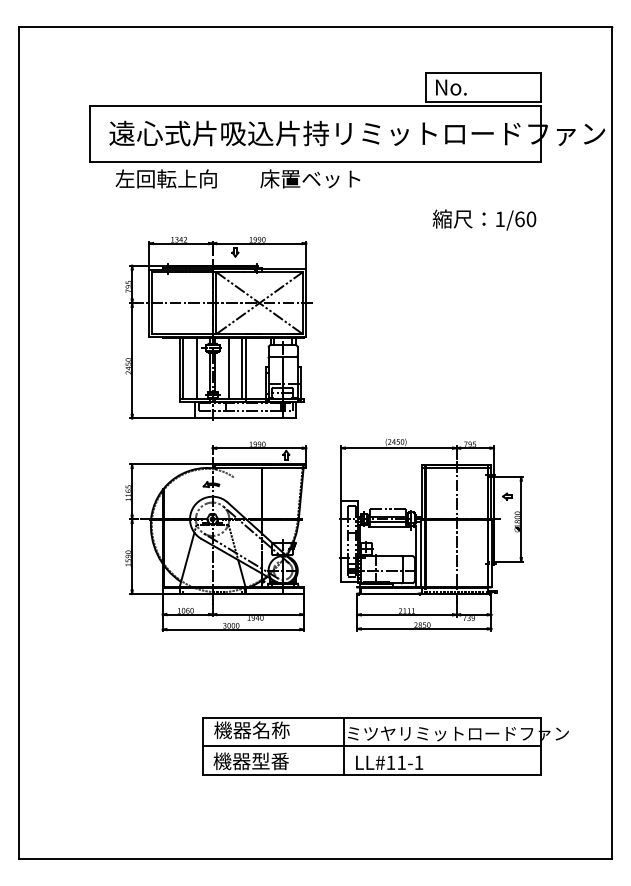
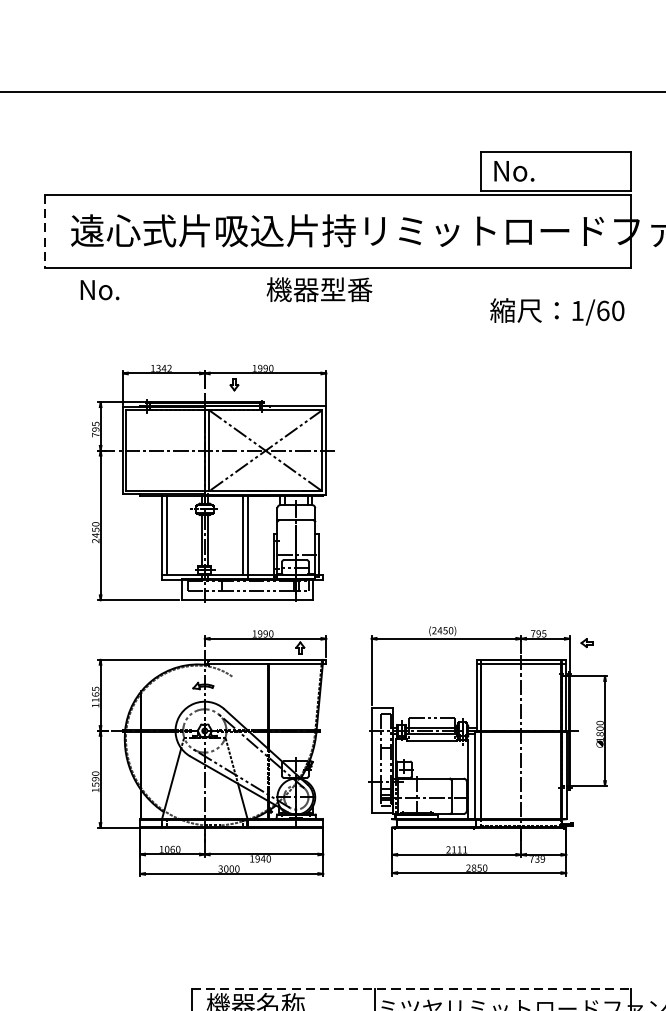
line: (89, 134) -> (45, 232), solid -> dashed
text: (165, 178) -> (143, 289), 左回転上向 -> No.
text: (310, 178) -> (331, 289), 床置ベット -> 機器型番
text: (484, 219) -> (557, 311), moved
line: (196, 367) -> (183, 534), removed
line: (228, 367) -> (225, 534), removed
part: (507, 496) -> (587, 643), moved
line: (372, 718) -> (412, 989), solid -> dashed

